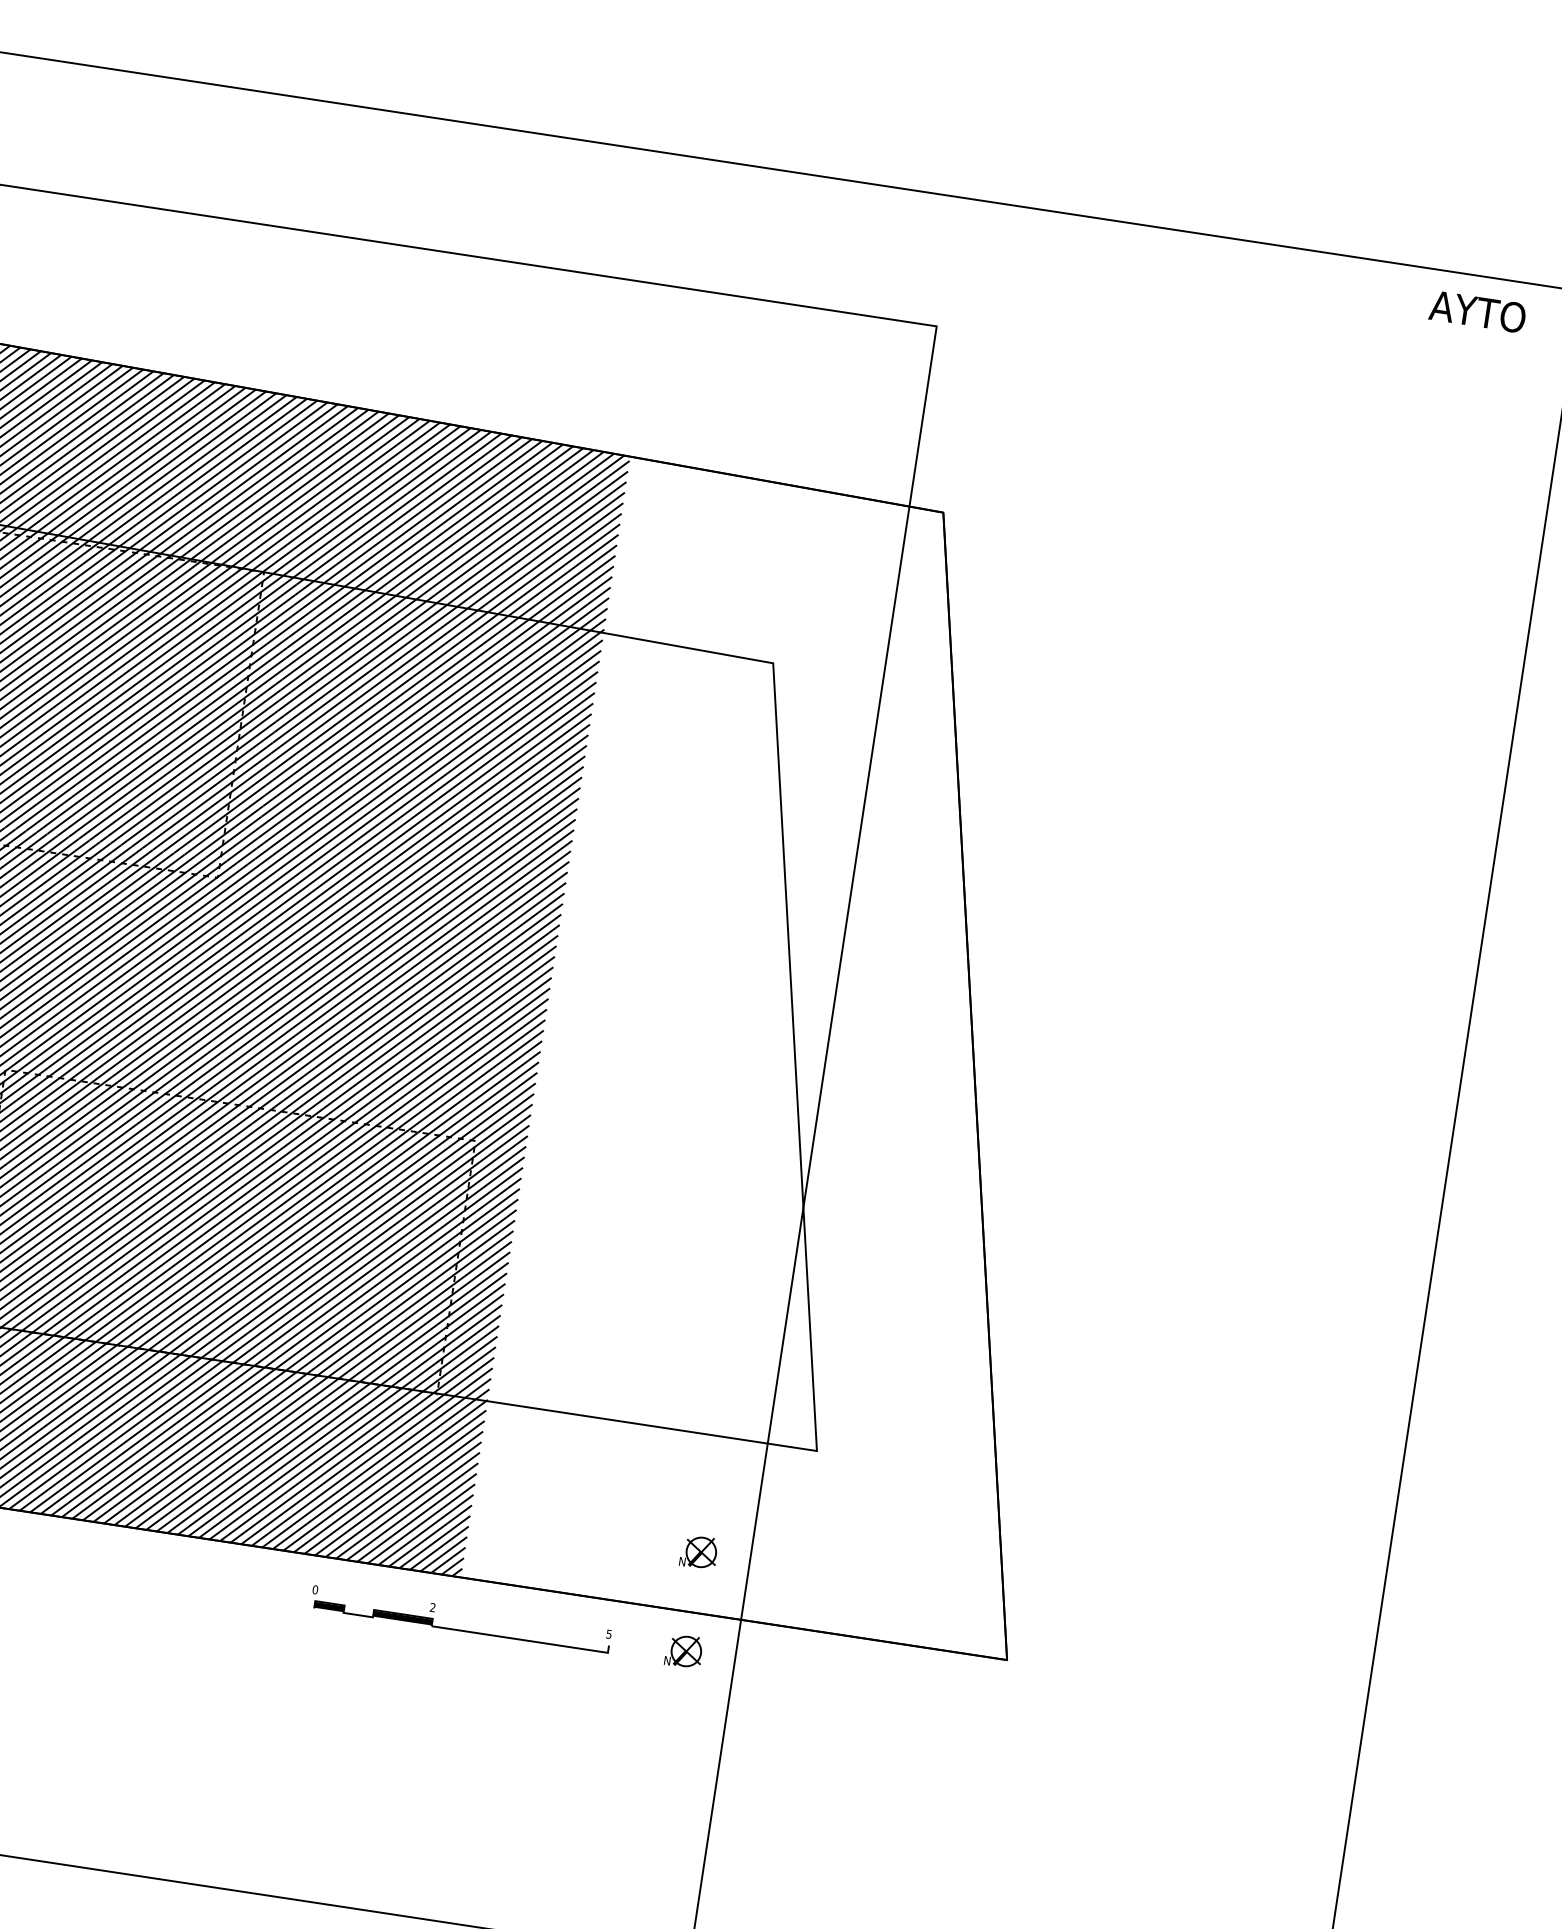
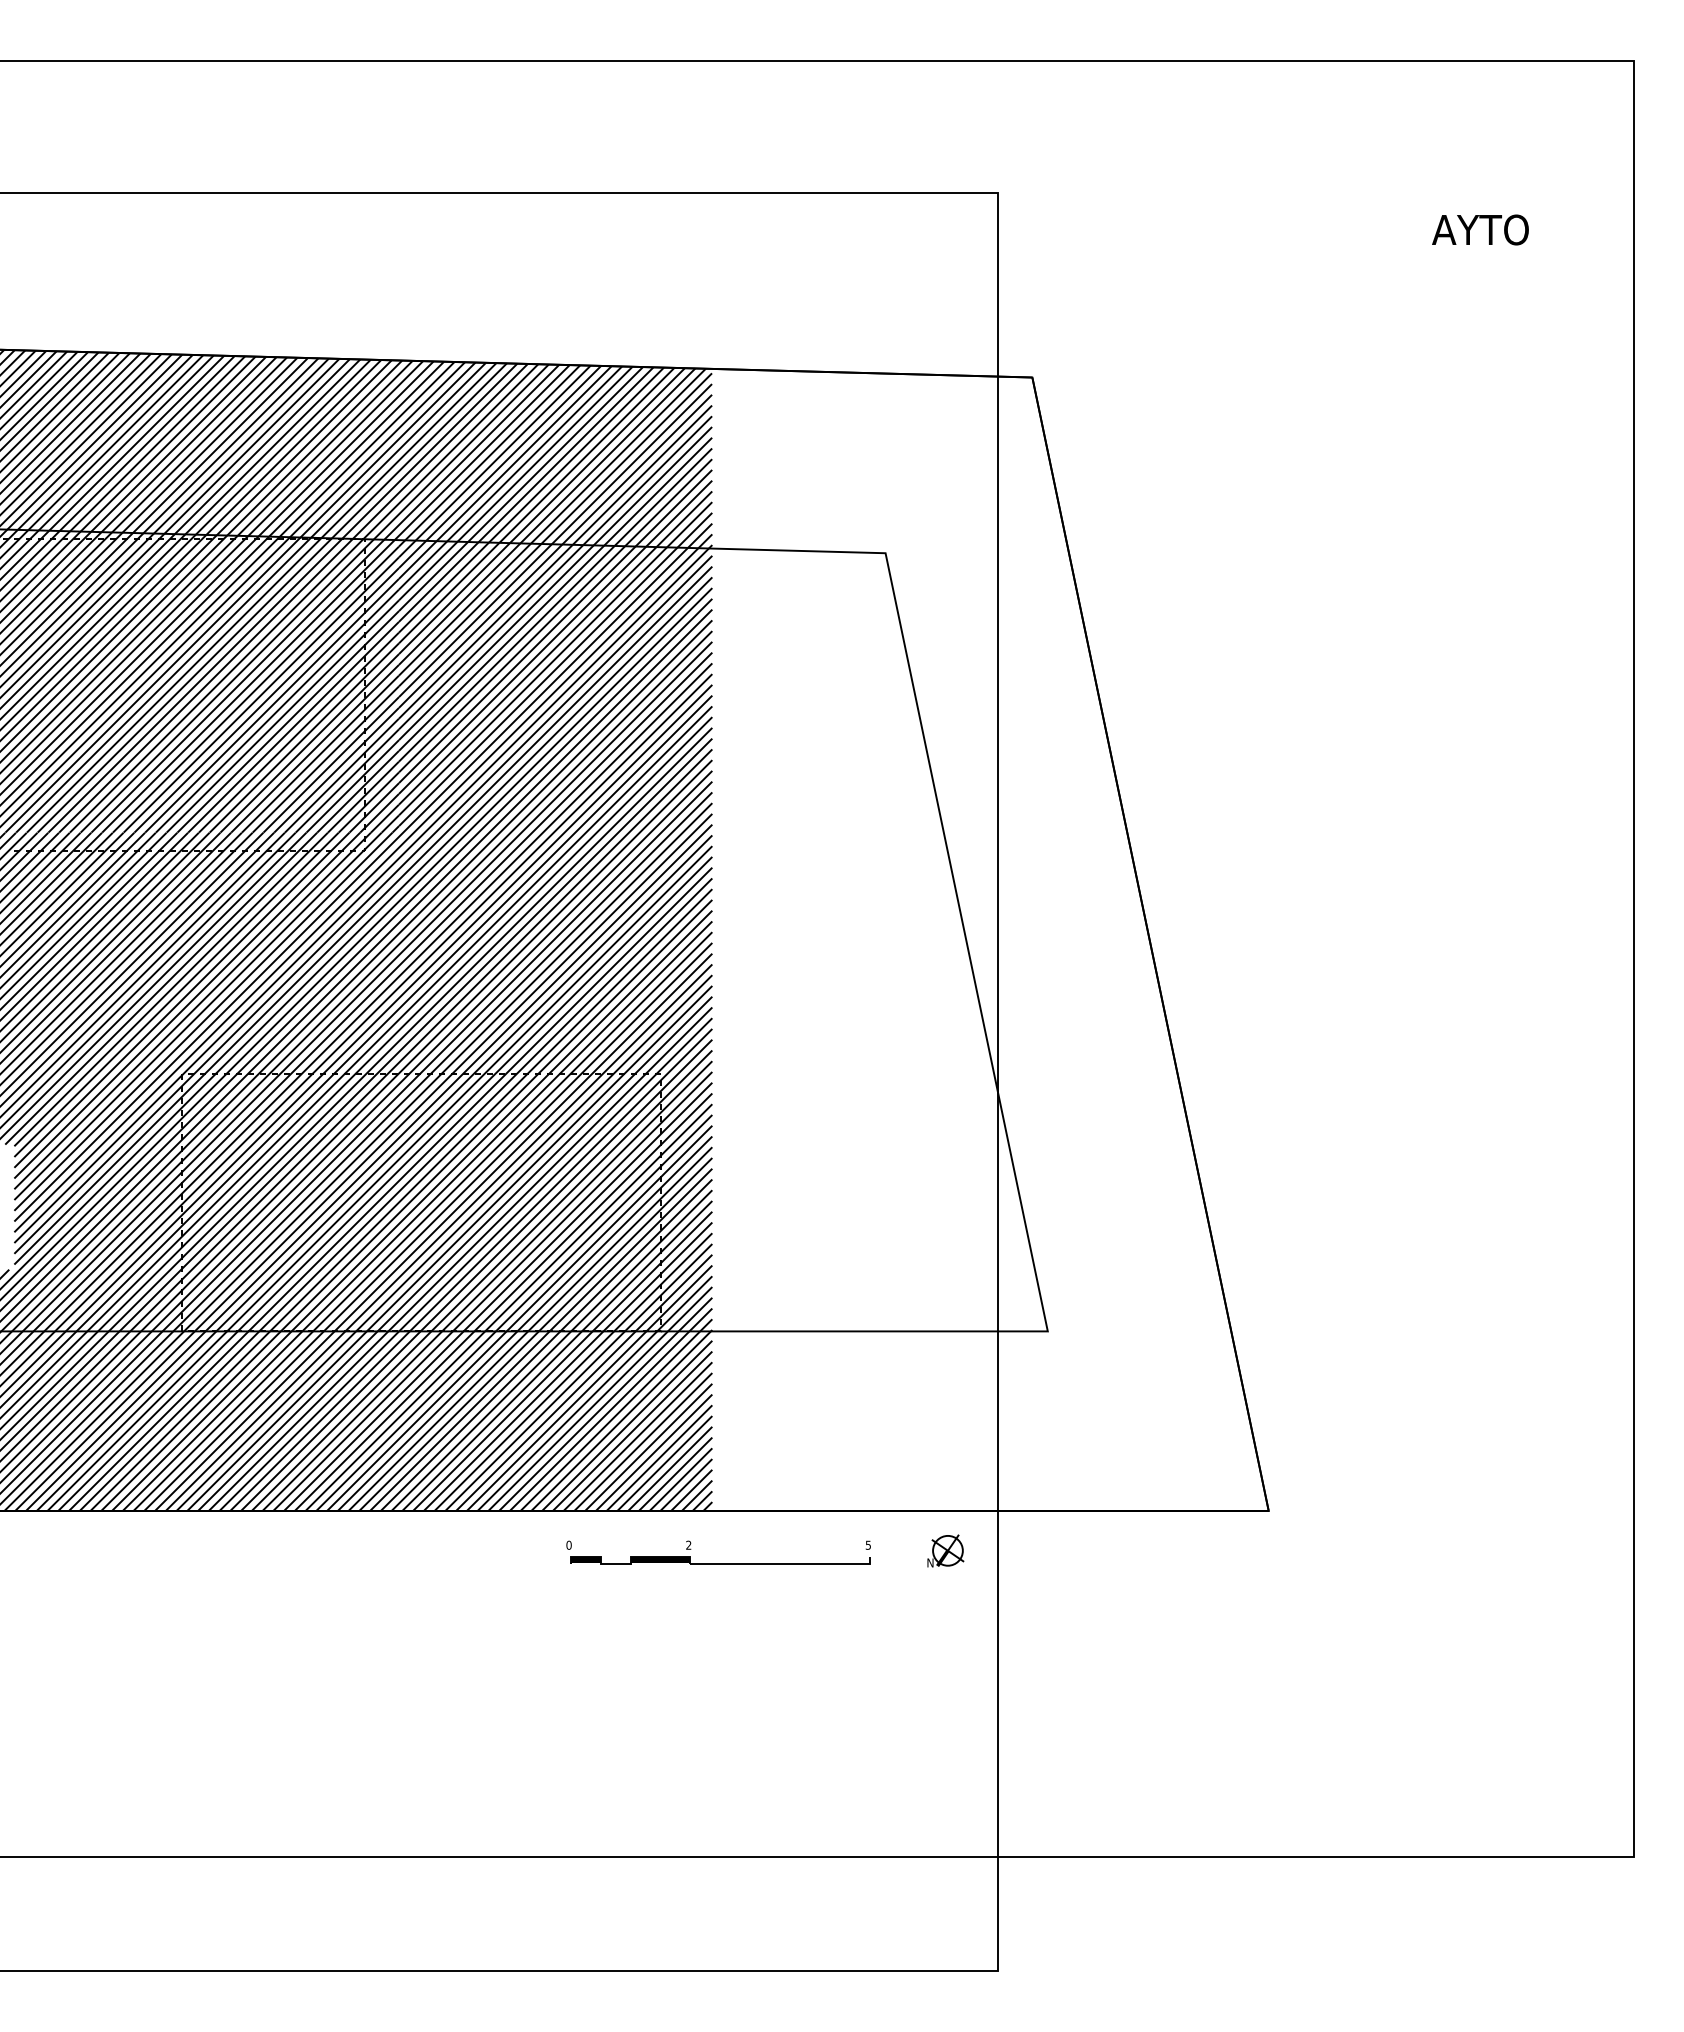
text: (1477, 311) -> (1480, 229), moved
part: (699, 1551) -> (945, 1449), removed

